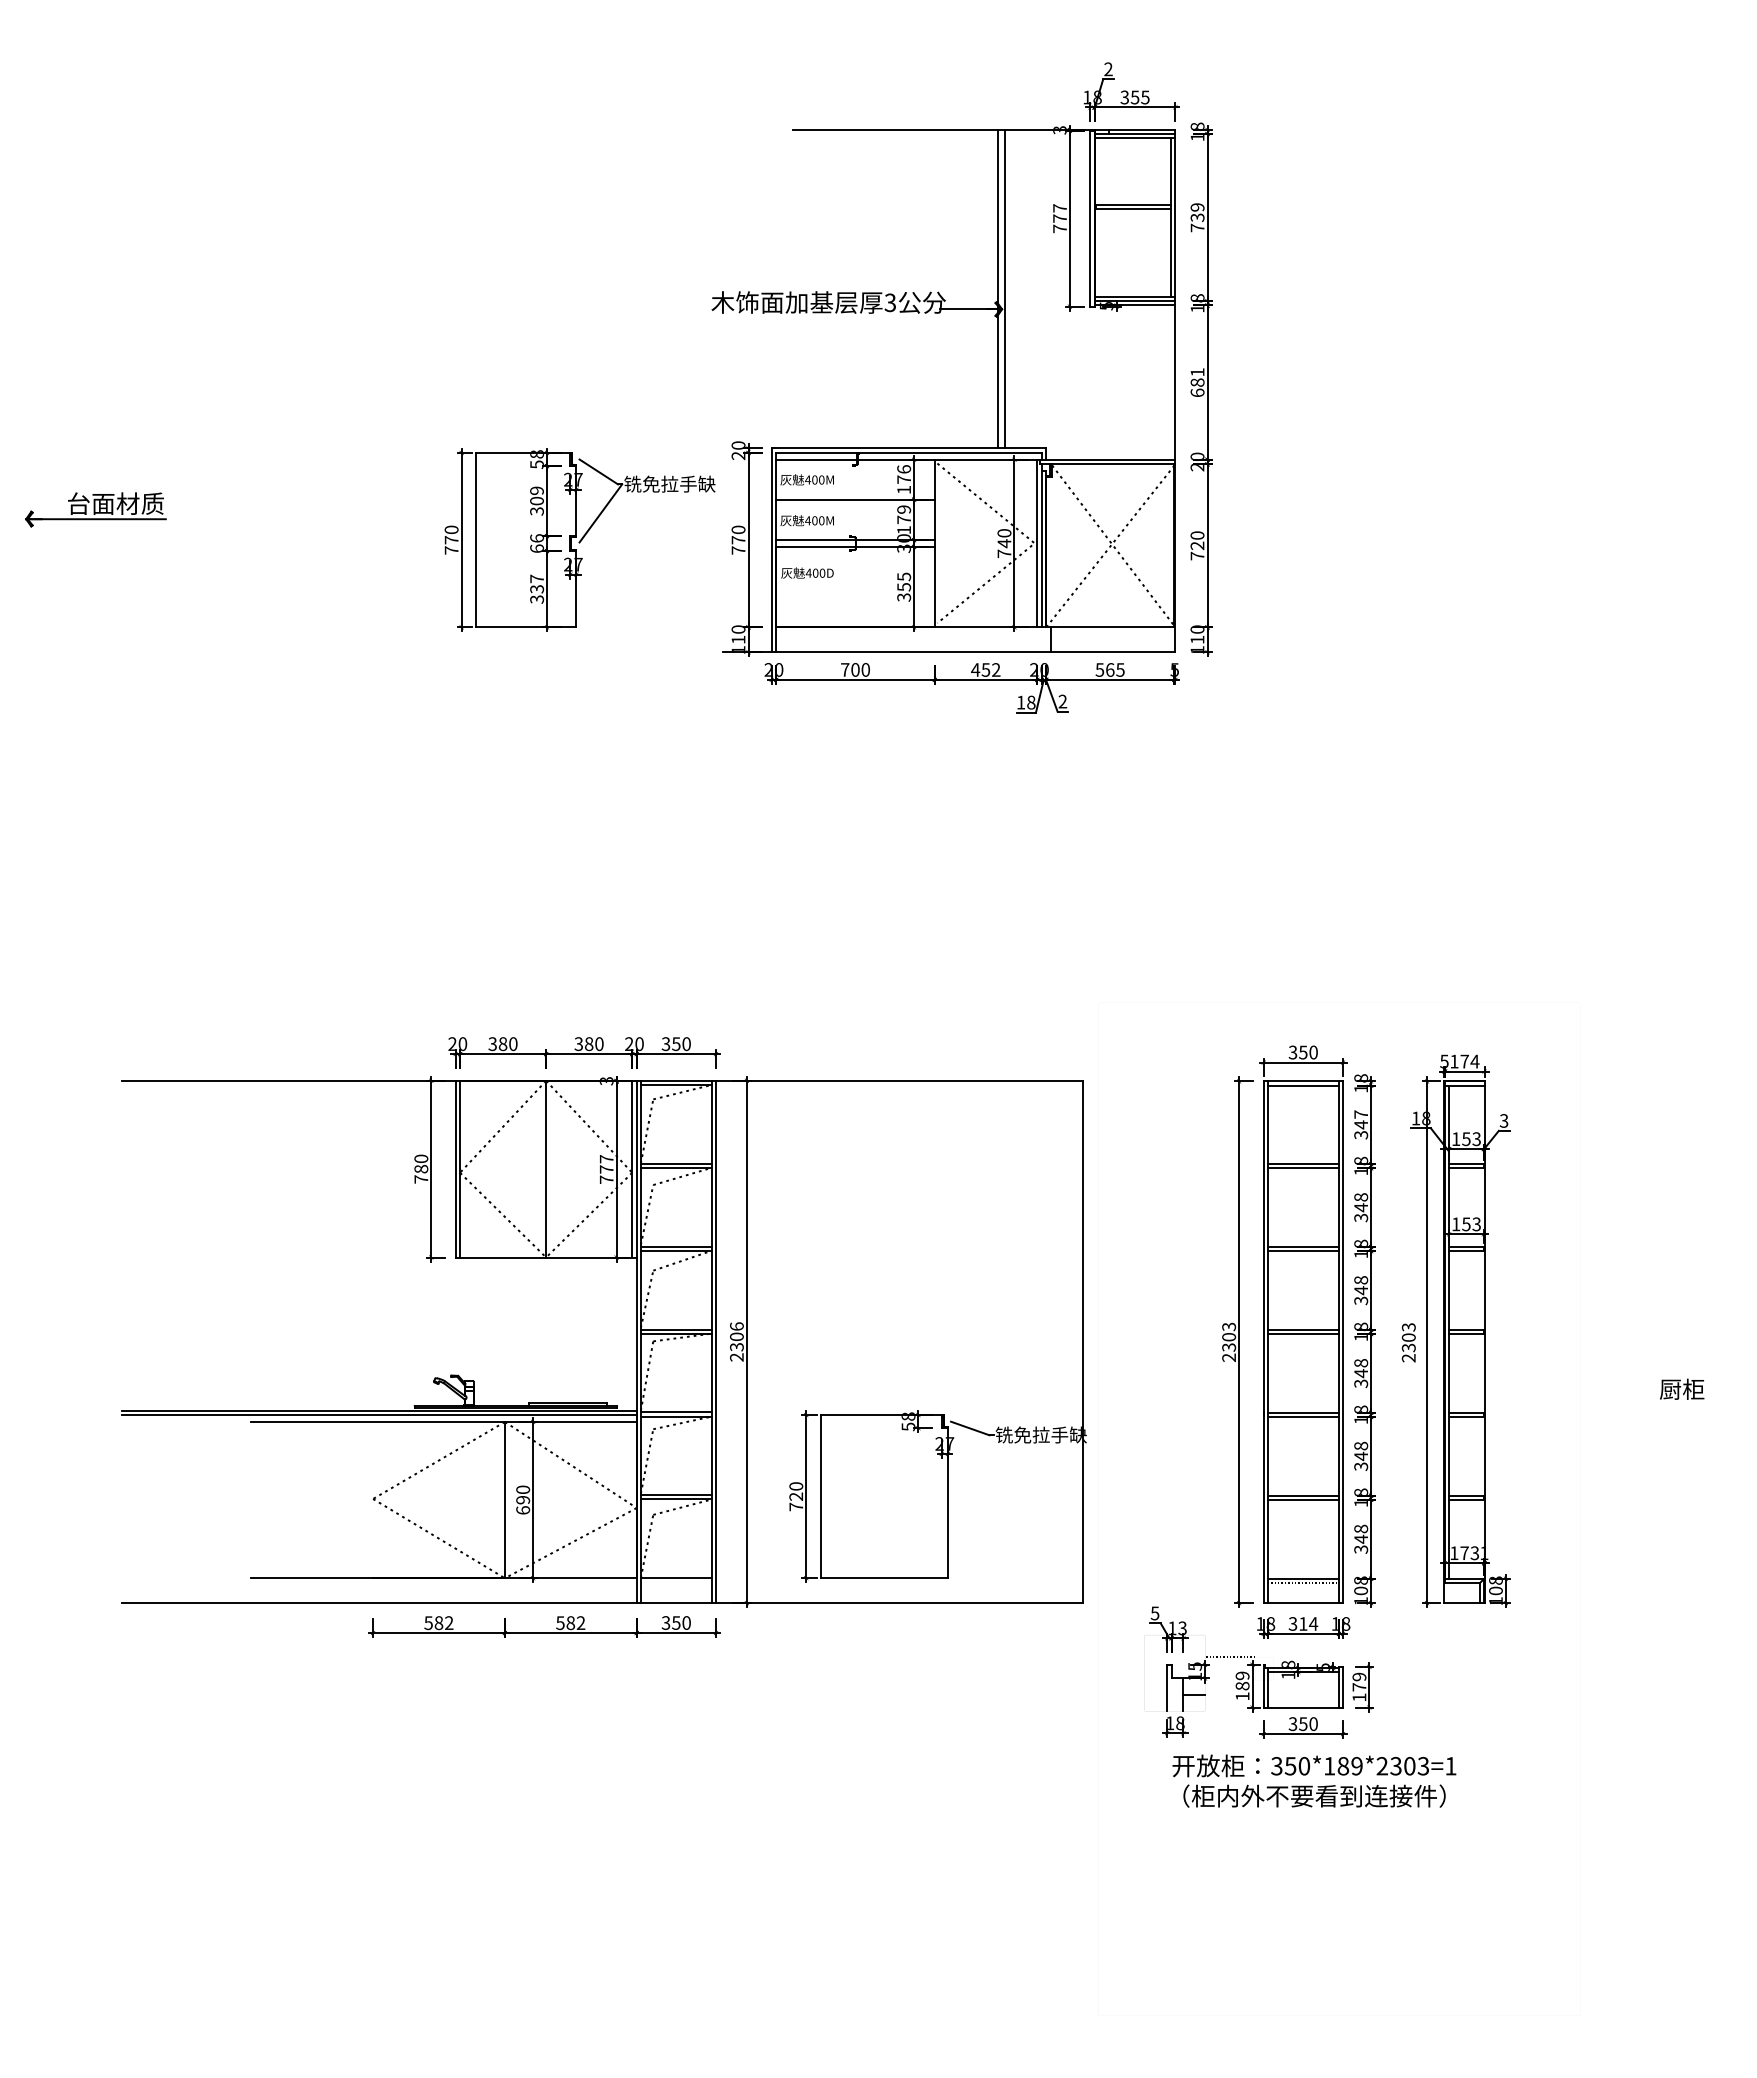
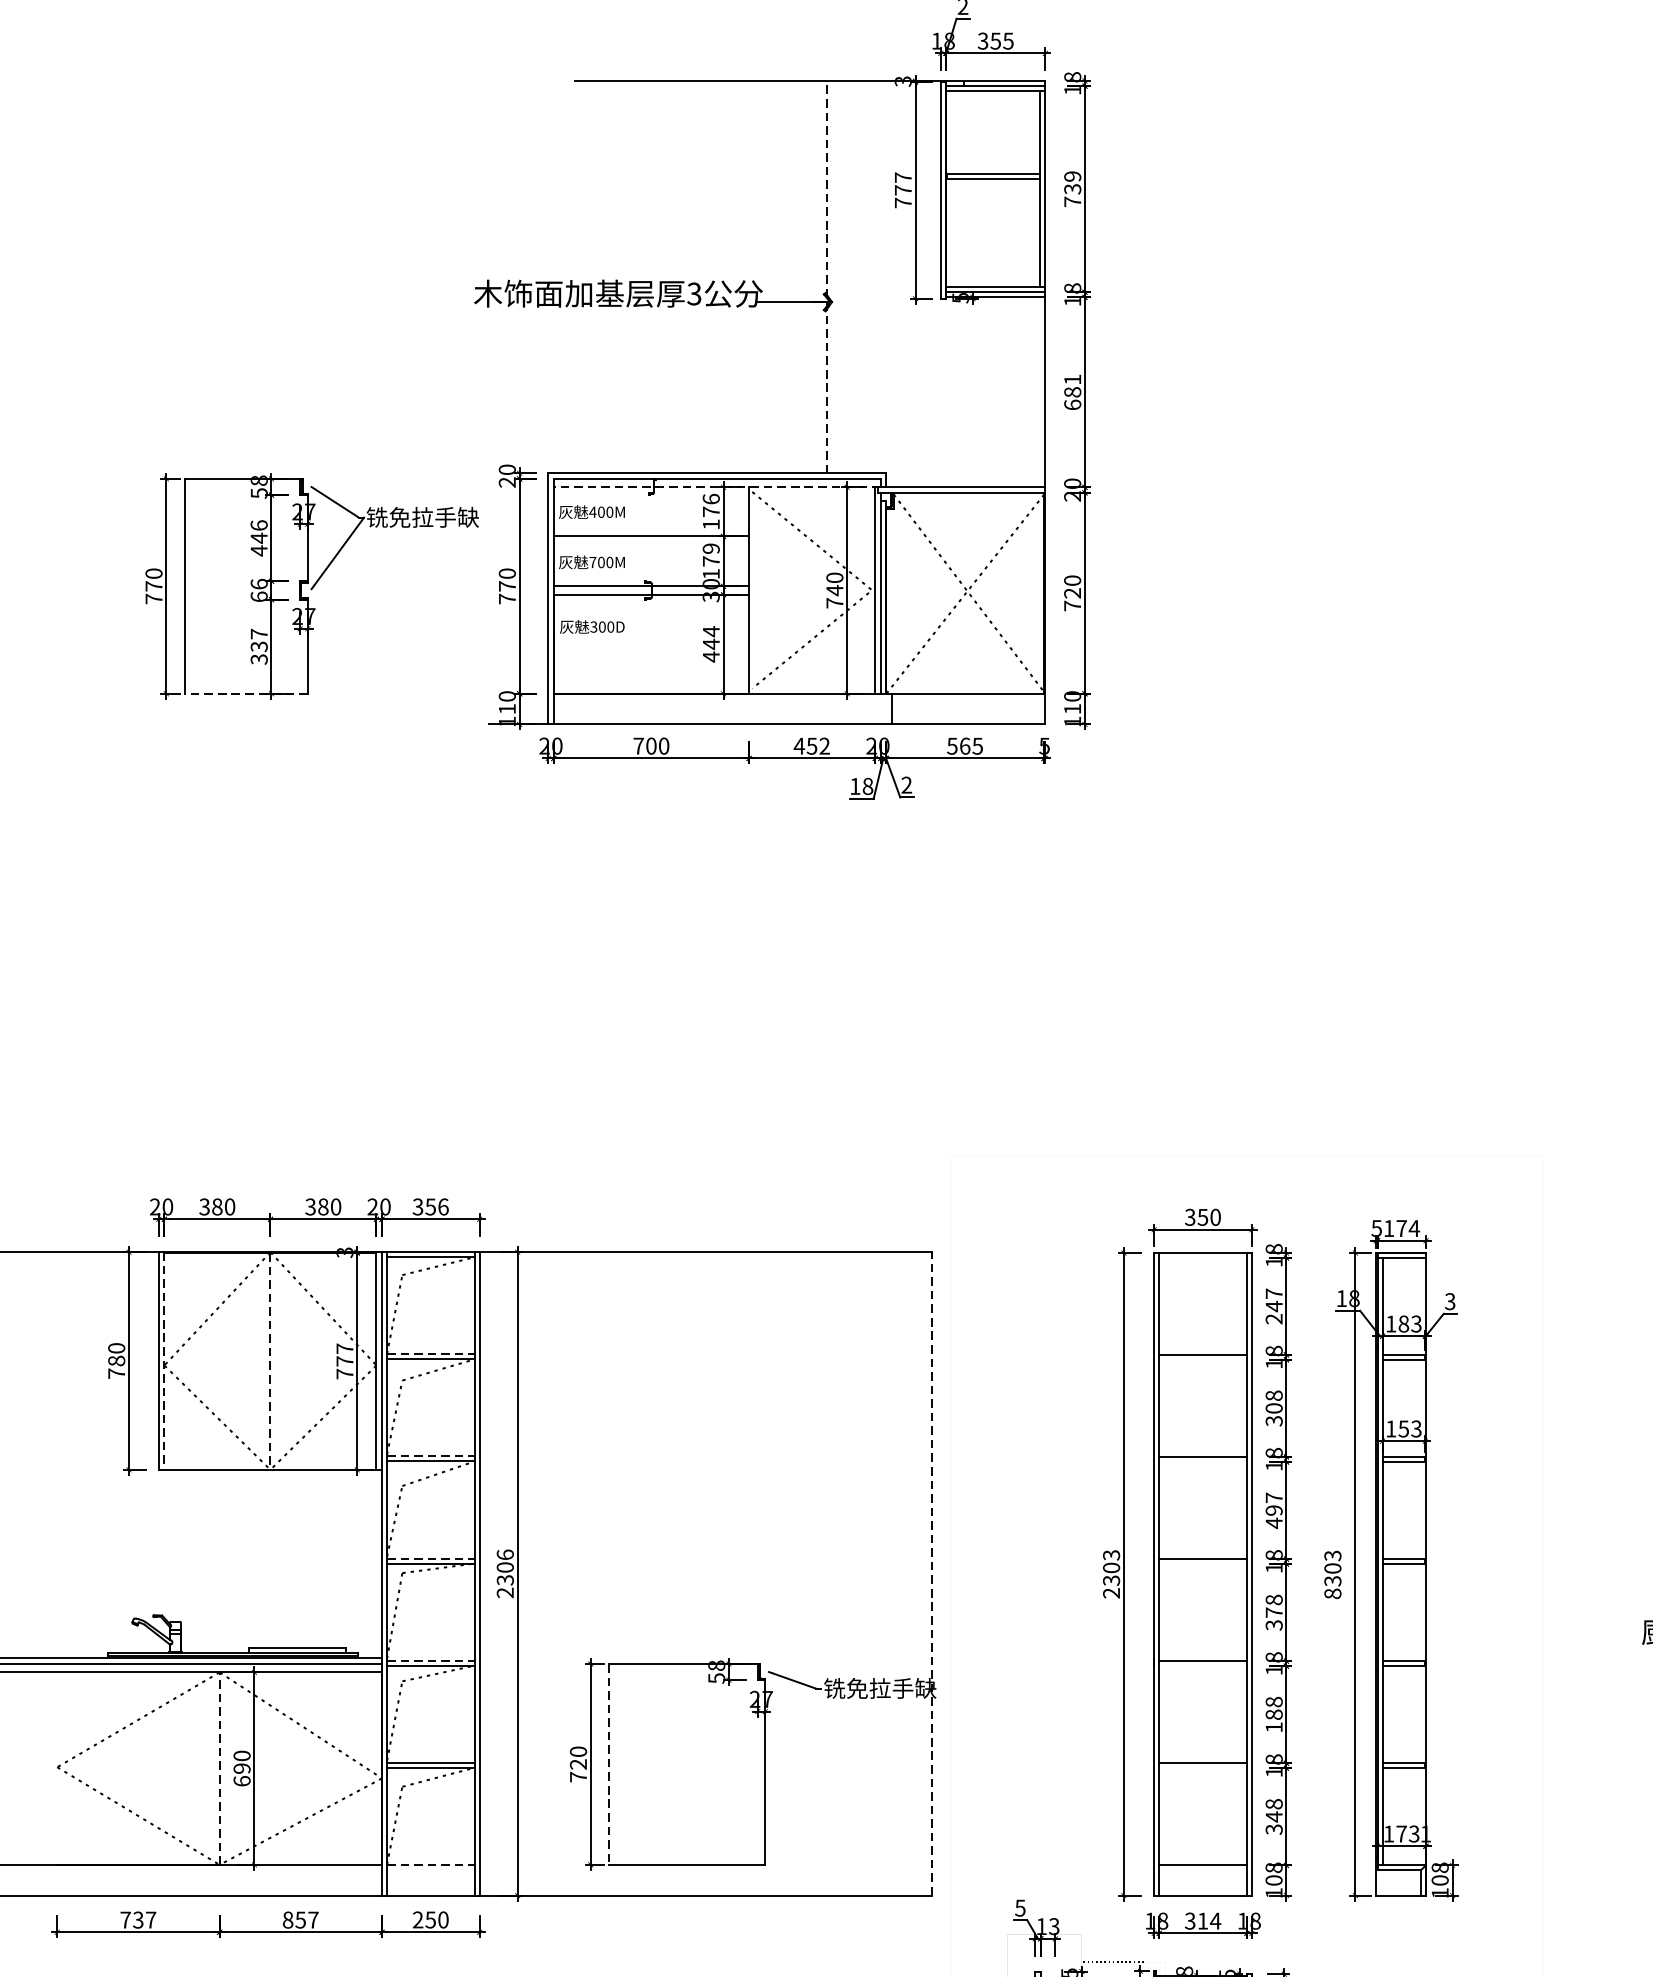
line: (998, 288) -> (827, 276), solid -> dashed
line: (1005, 288) -> (836, 276), removed
line: (909, 459) -> (717, 486), solid -> dashed
text: (536, 501) -> (258, 538), 309 -> 446
text: (808, 520) -> (593, 562), 400M -> 700M
text: (808, 572) -> (593, 626), 400D -> 300D
text: (904, 587) -> (711, 644), 355 -> 444
line: (525, 627) -> (244, 693), solid -> dashed
text: (686, 1043) -> (443, 1206), 350 -> 356
line: (1302, 1085) -> (1201, 1257), removed
text: (1361, 1135) -> (1274, 1319), 347 -> 247
text: (1466, 1138) -> (1403, 1323), 153 -> 183
line: (676, 1163) -> (430, 1354), solid -> dashed
line: (1302, 1168) -> (1201, 1360), removed
line: (460, 1169) -> (164, 1361), solid -> dashed
line: (546, 1170) -> (270, 1362), solid -> dashed
text: (1361, 1207) -> (1274, 1408), 348 -> 308
line: (676, 1246) -> (430, 1456), solid -> dashed
line: (1302, 1251) -> (1201, 1462), removed
text: (1361, 1290) -> (1274, 1510), 348 -> 497
line: (676, 1329) -> (430, 1558), solid -> dashed
line: (1302, 1334) -> (1201, 1564), removed
line: (1083, 1341) -> (932, 1573), solid -> dashed
text: (1408, 1358) -> (1332, 1594), 2303 -> 8303
text: (1360, 1373) -> (1273, 1612), 348 -> 378
line: (676, 1412) -> (430, 1660), solid -> dashed
line: (1302, 1416) -> (1201, 1665), removed
text: (1361, 1461) -> (1274, 1721), 348 -> 188
line: (821, 1496) -> (609, 1764), solid -> dashed
line: (504, 1499) -> (219, 1767), solid -> dashed
line: (1302, 1499) -> (1201, 1767), removed
line: (676, 1578) -> (430, 1865), solid -> dashed
line: (1302, 1582) -> (1201, 1870), removed
text: (570, 1622) -> (300, 1919), 582 -> 857
text: (665, 1622) -> (417, 1919), 350 -> 250
text: (438, 1623) -> (137, 1920), 582 -> 737

